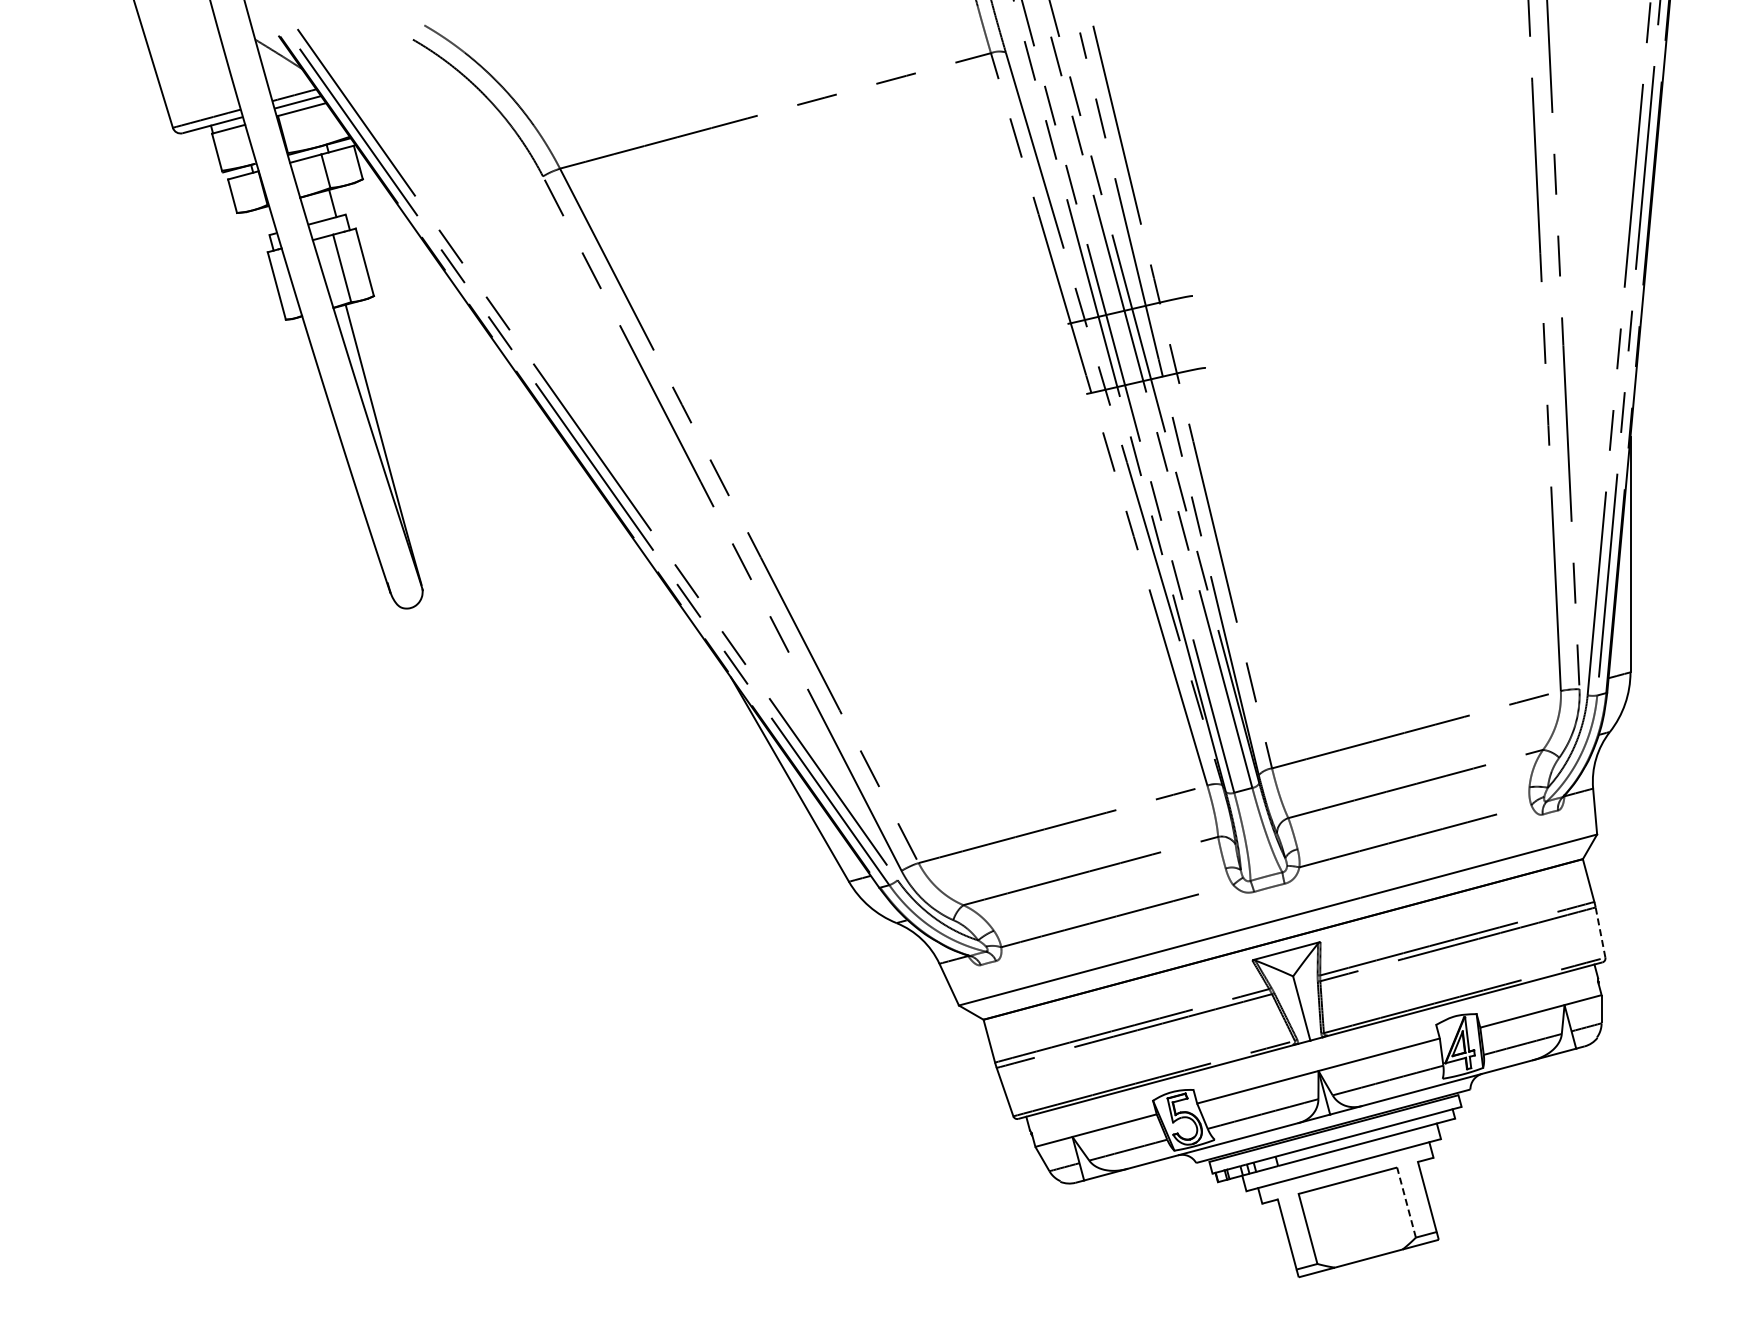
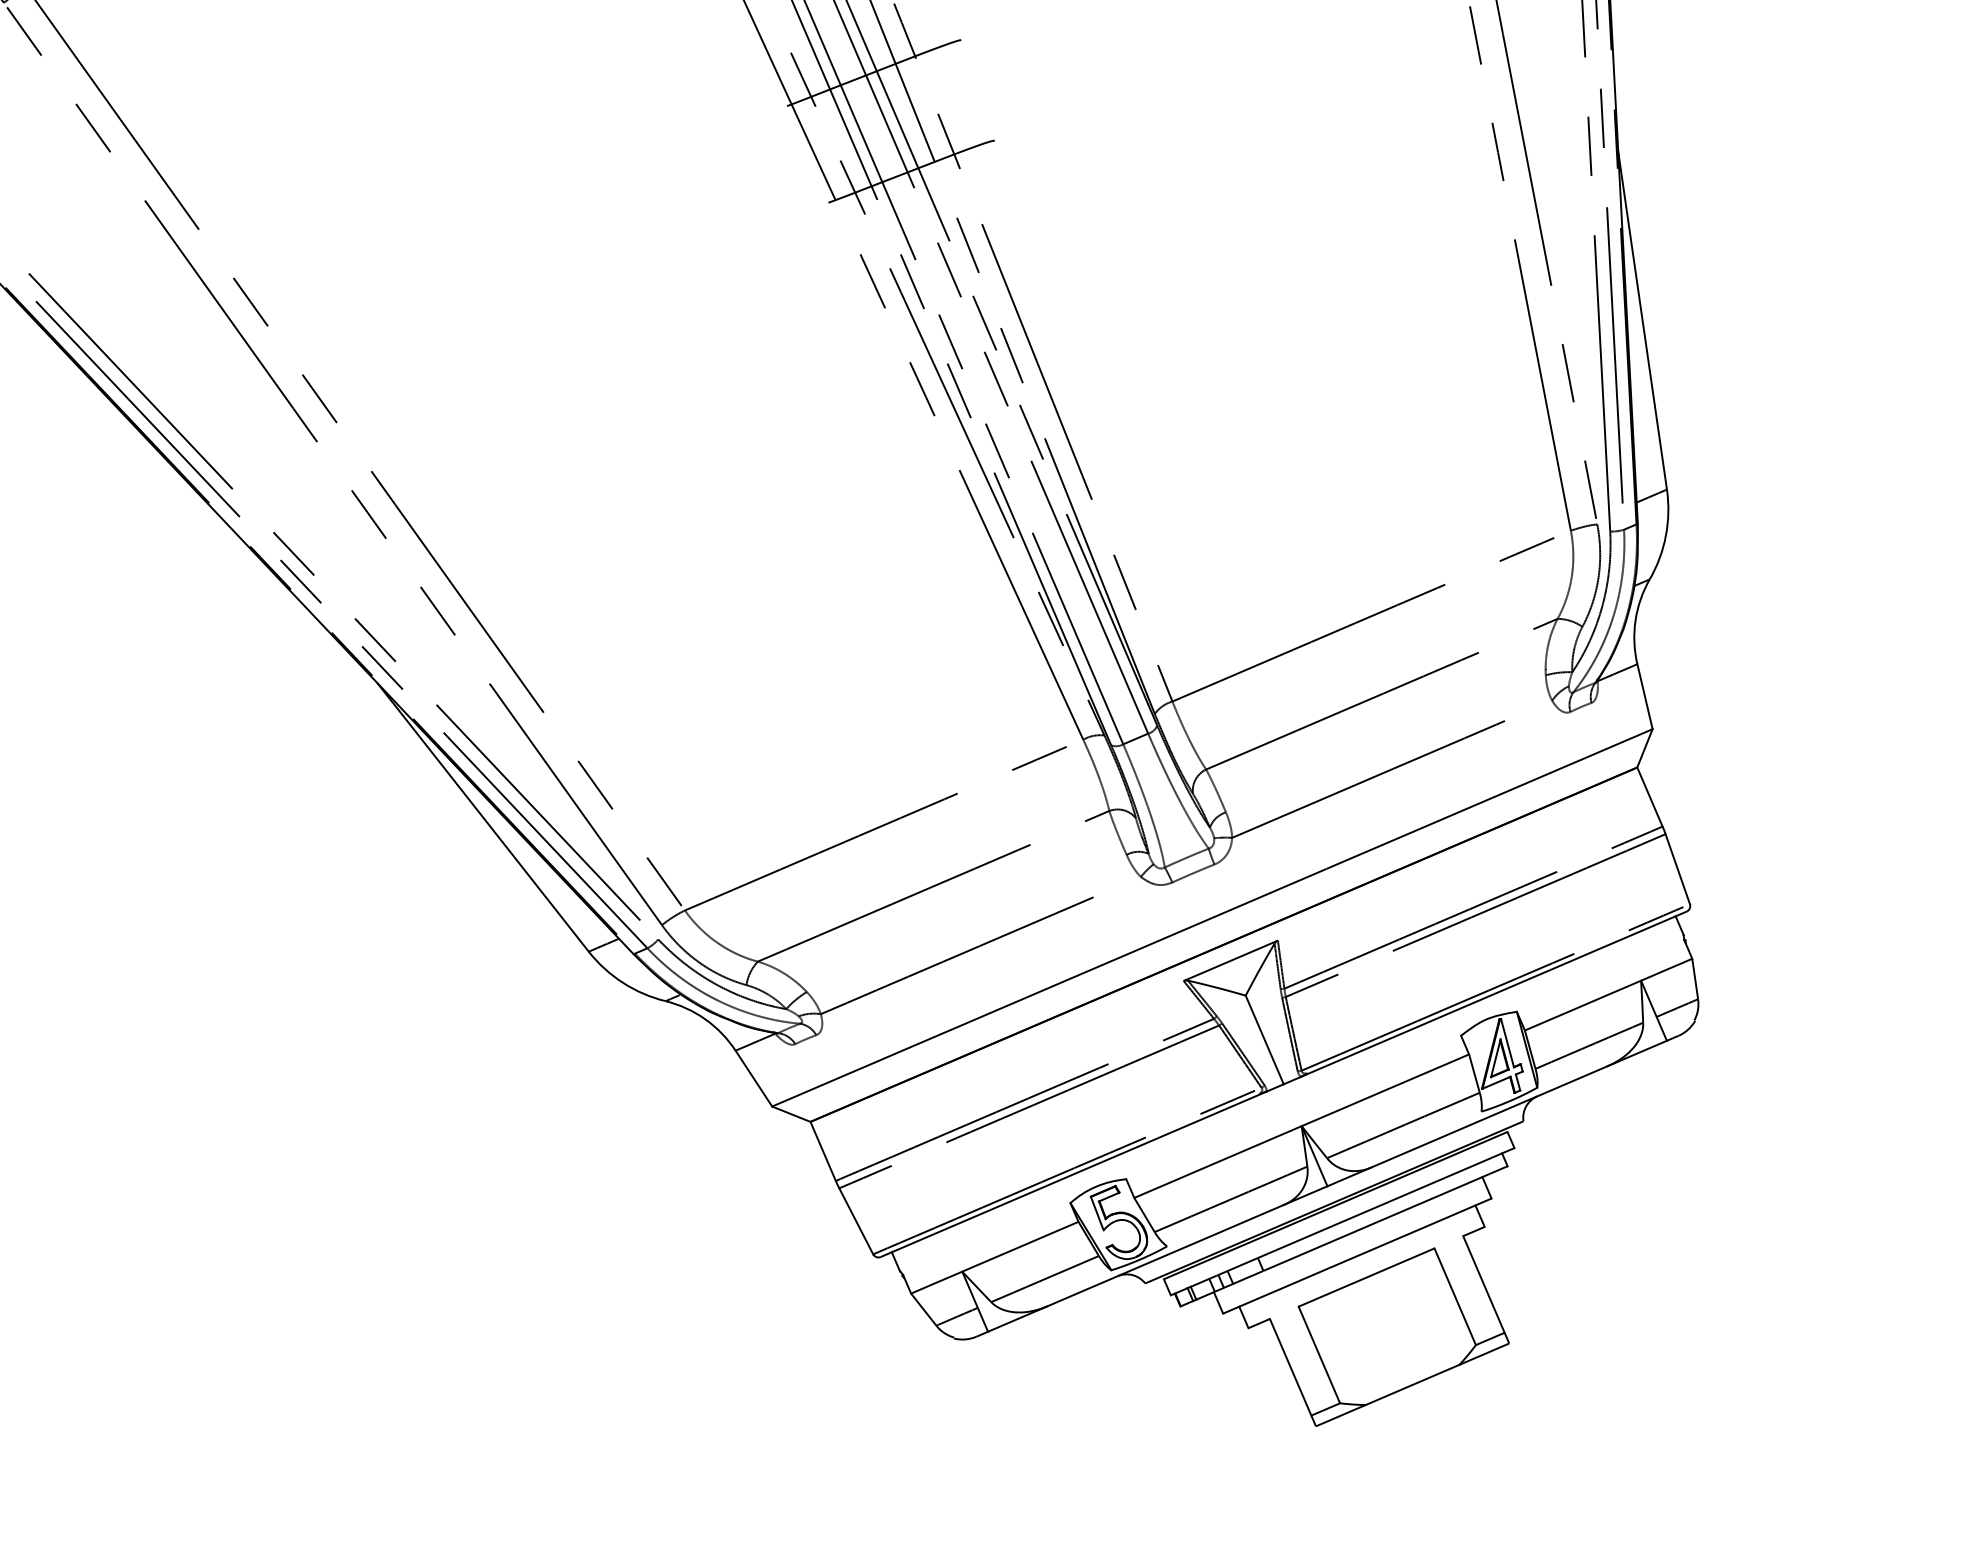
line: (1600, 932) -> (1677, 869), dashed -> solid
line: (1406, 1202) -> (1455, 1296), dashed -> solid

